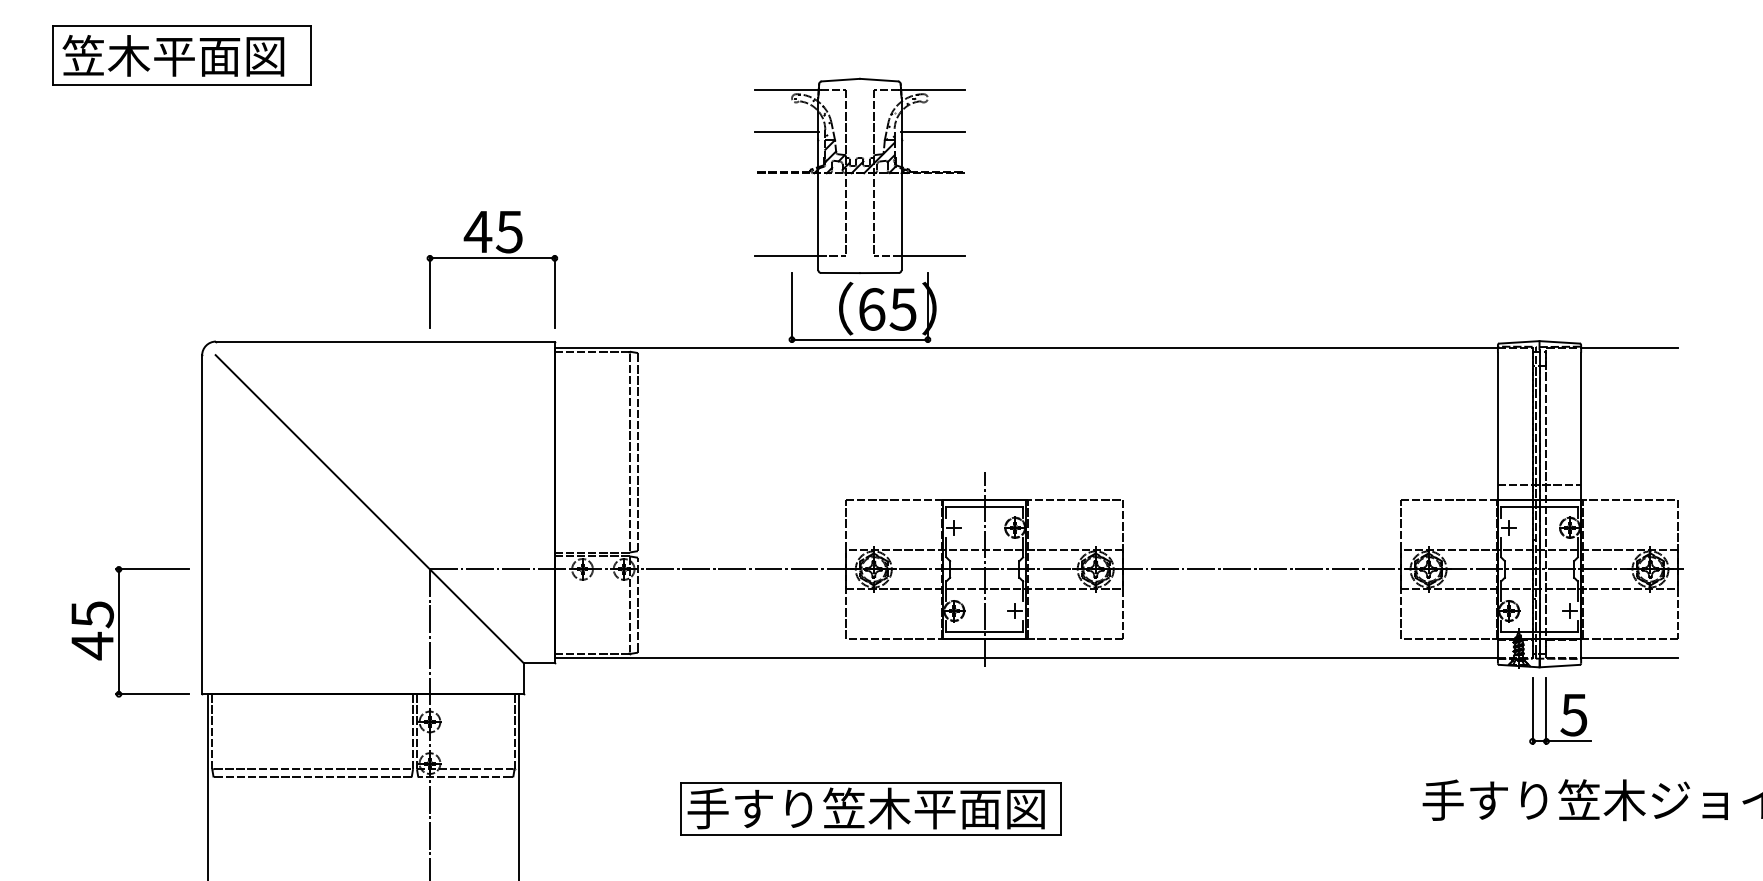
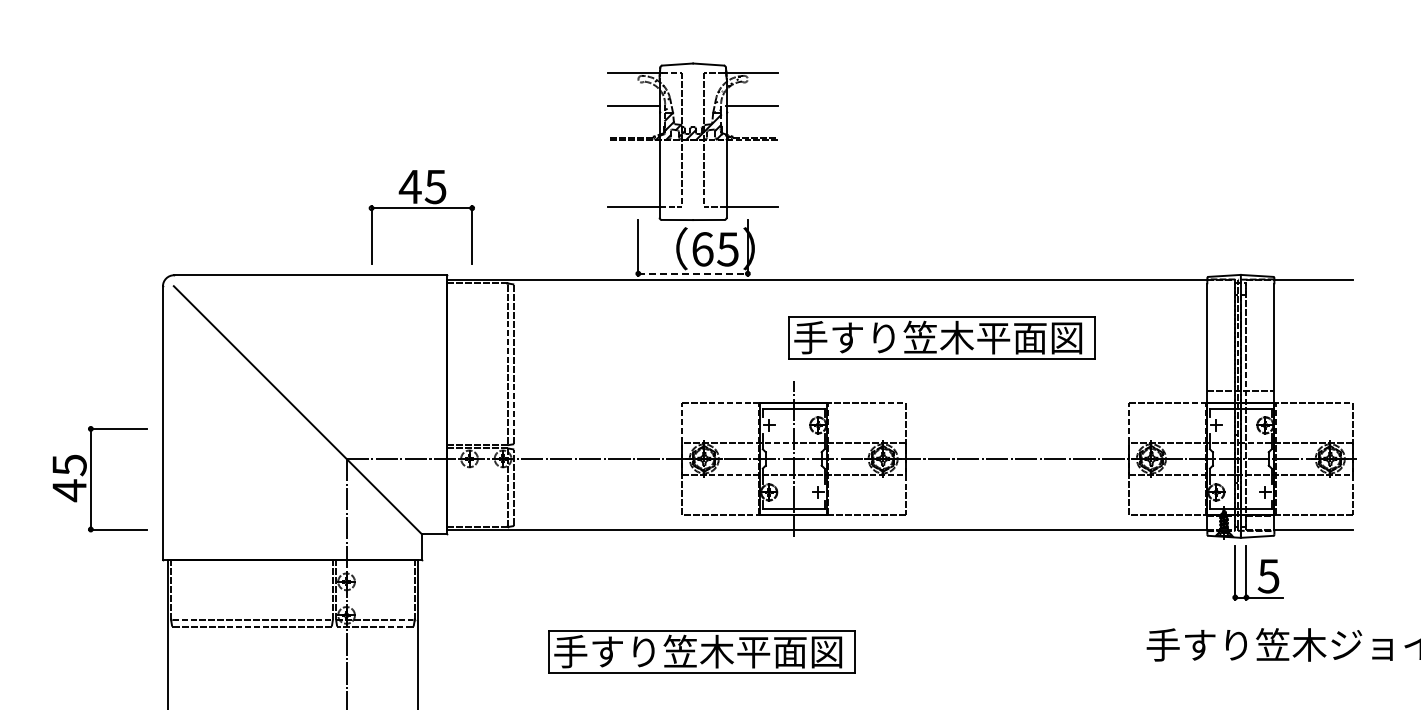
part: (181, 55) -> (146, 44), removed
part: (491, 258) -> (421, 208), moved
line: (860, 339) -> (693, 273), solid -> dashed
part: (1168, 418) -> (941, 337), added
part: (119, 632) -> (91, 479), moved

